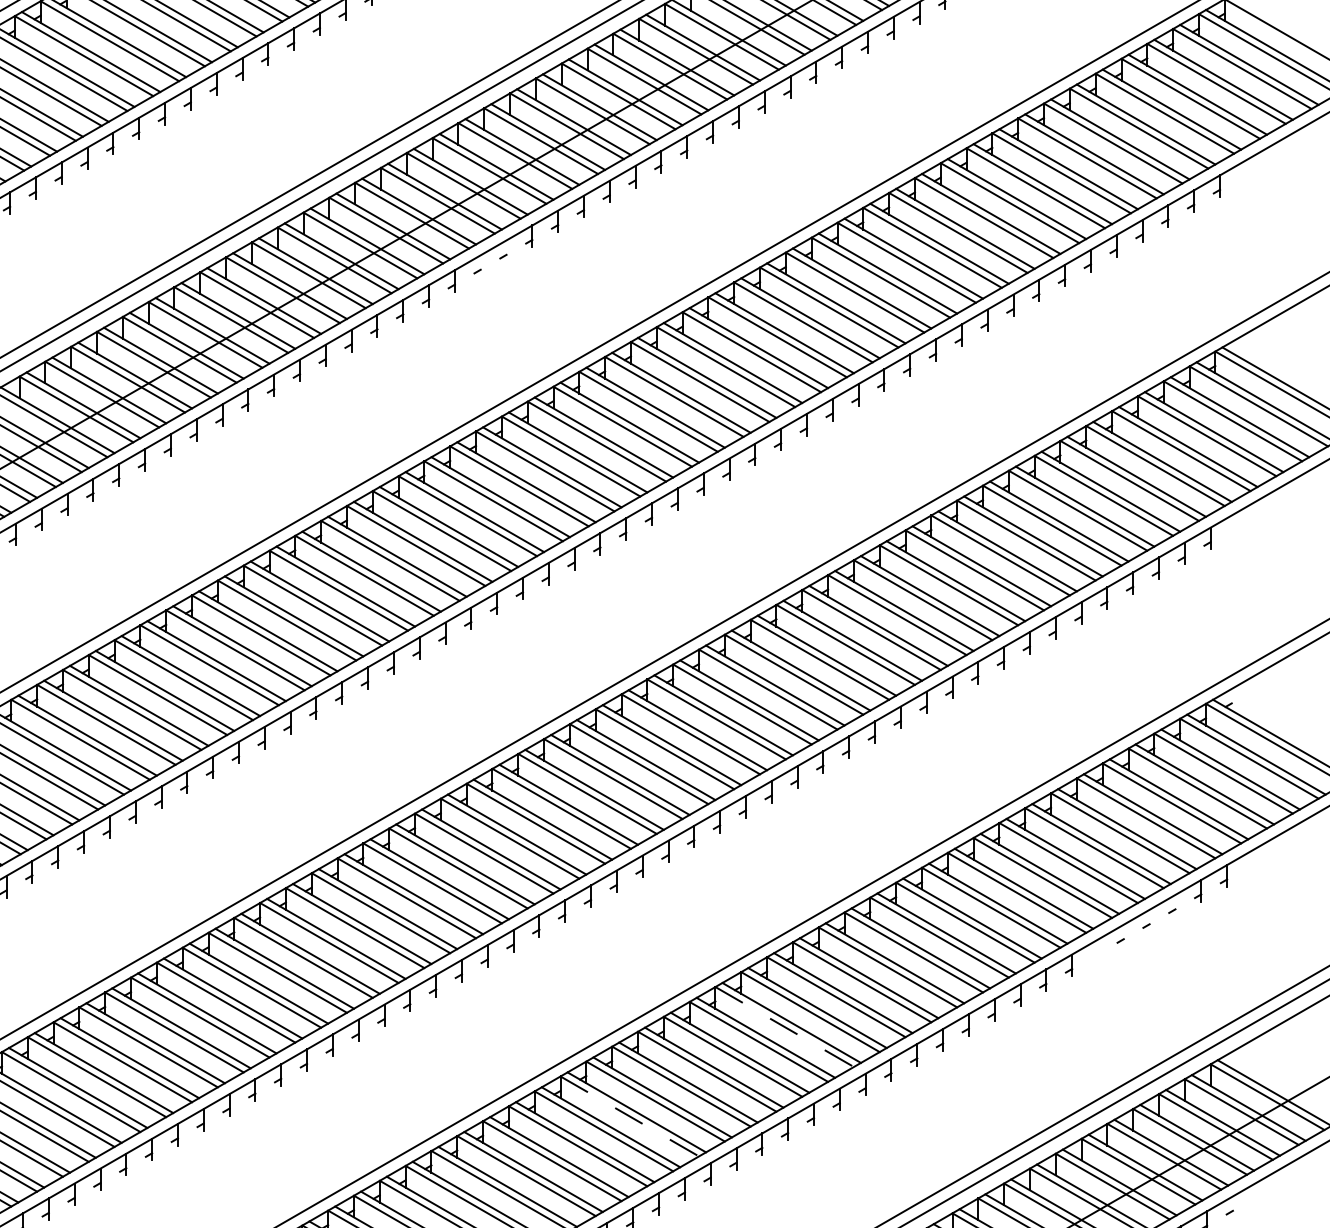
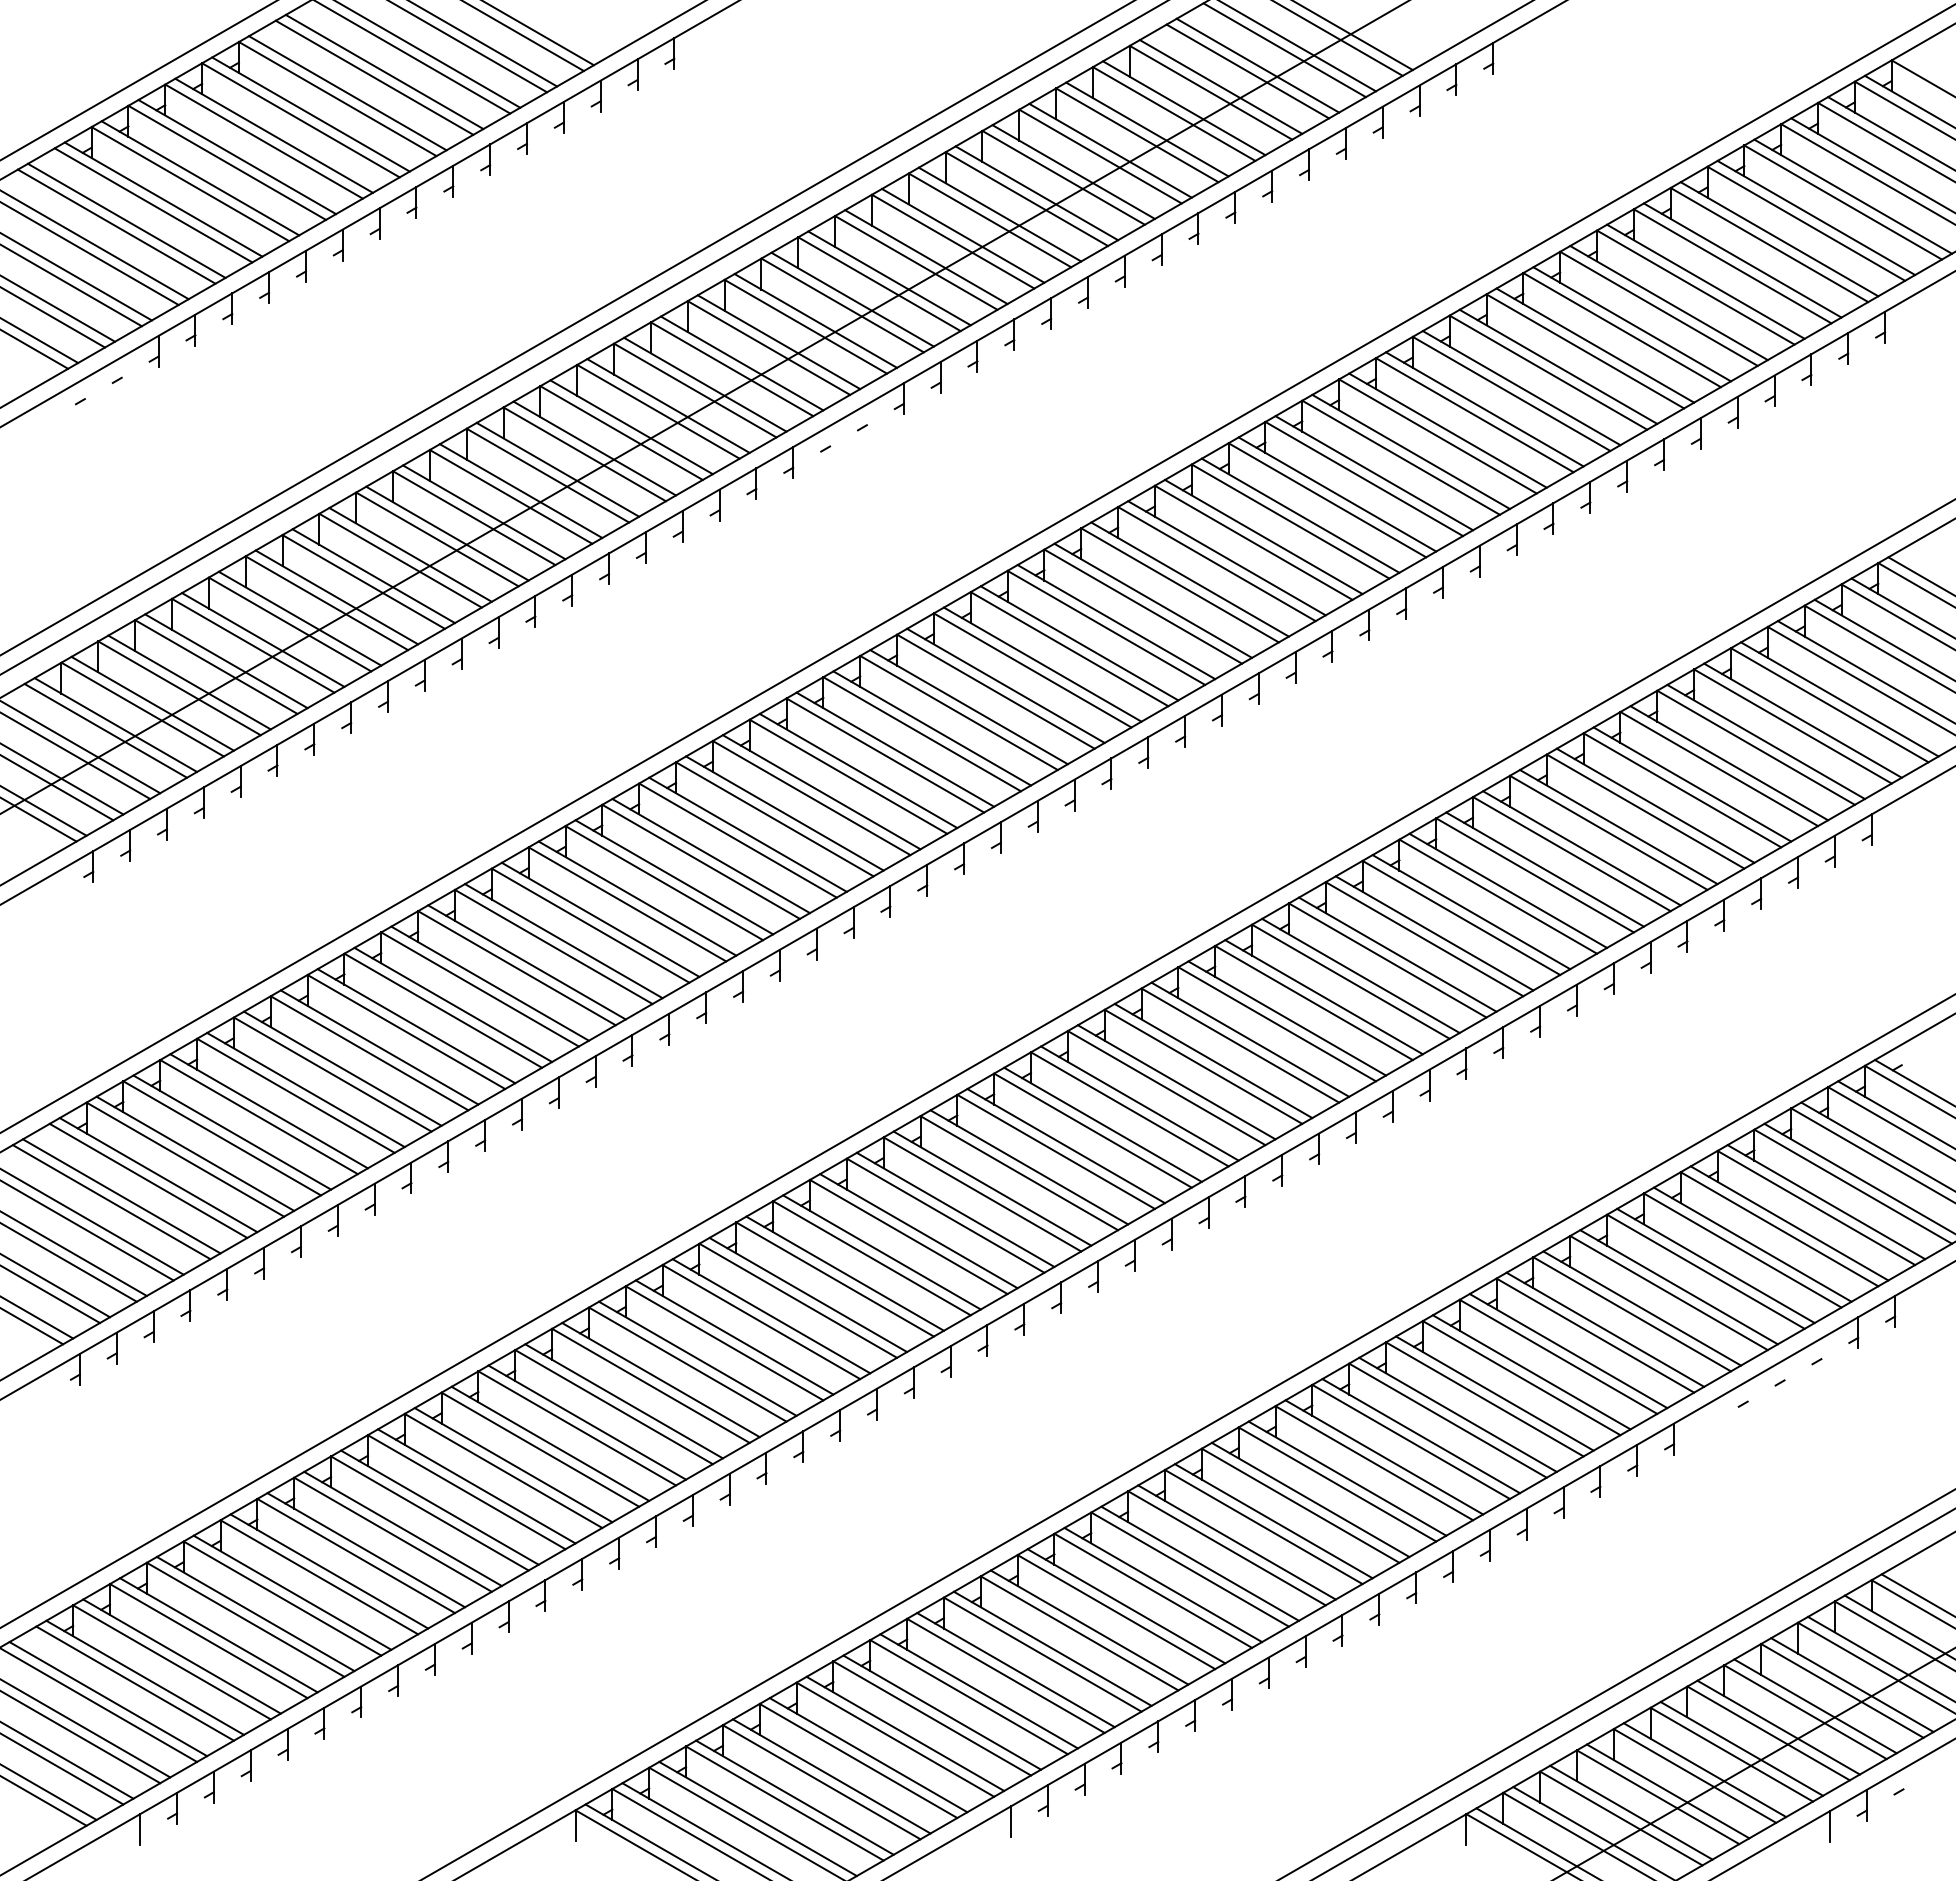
line: (785, 1027) -> (1264, 1527), dashed -> solid
line: (630, 1116) -> (1043, 1654), dashed -> solid

